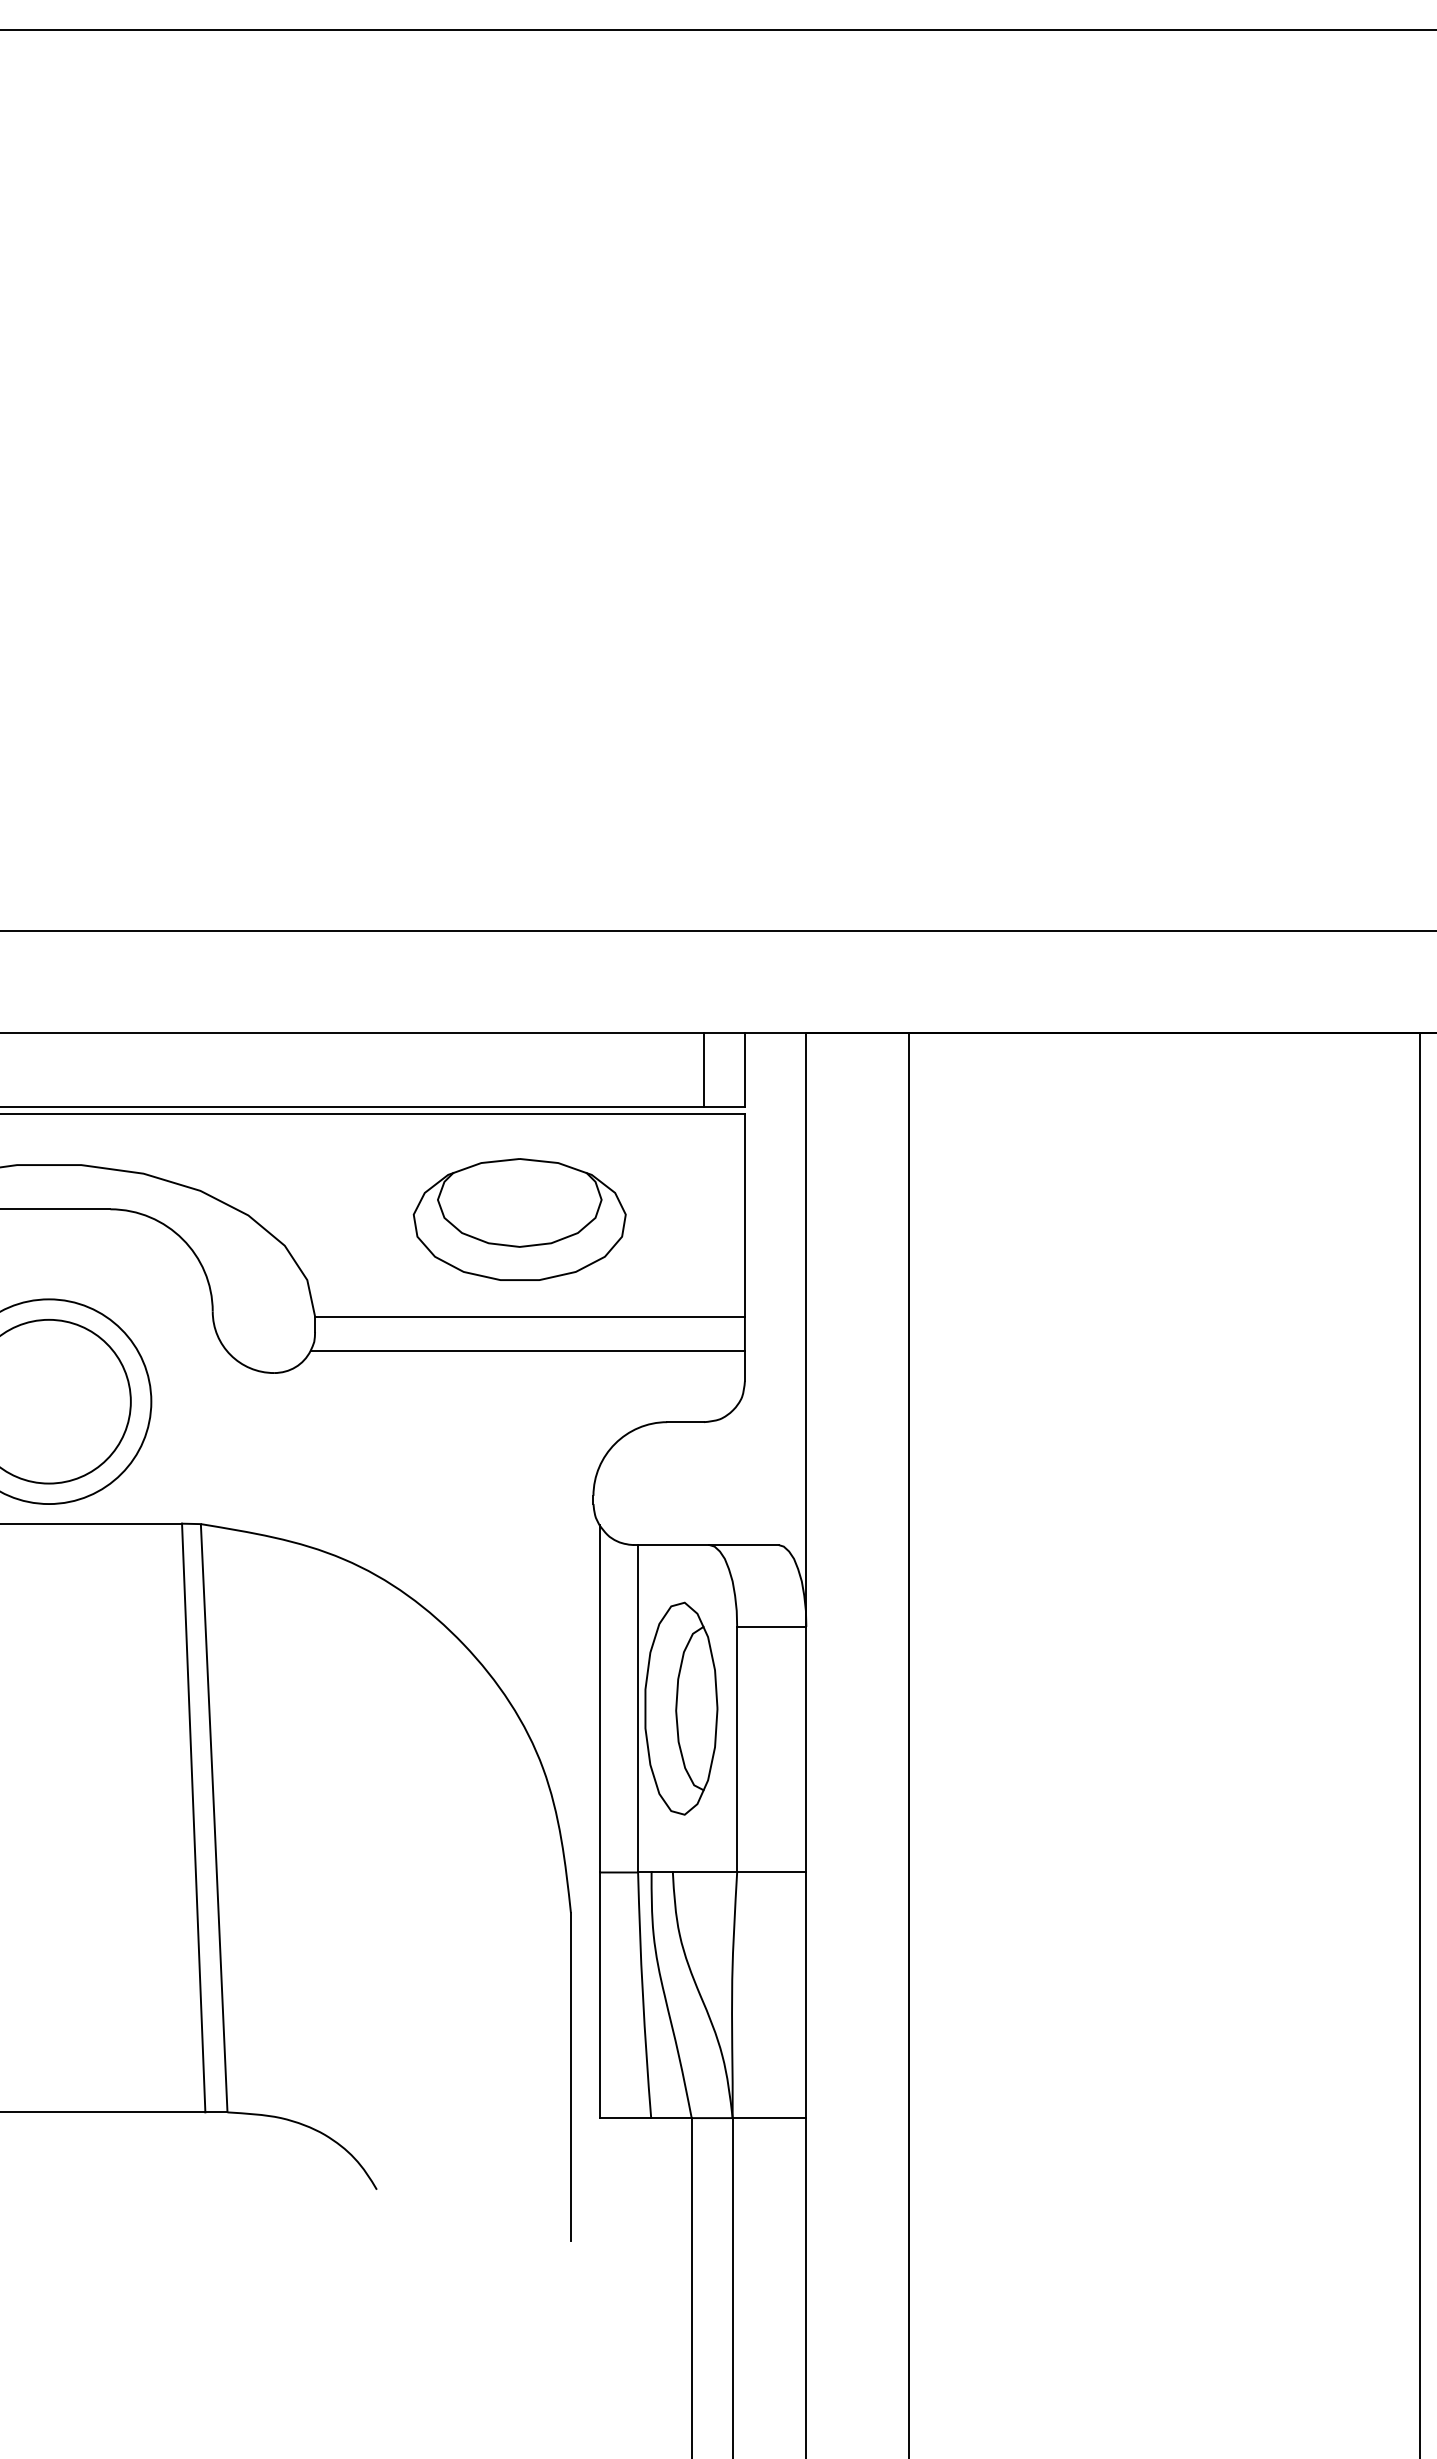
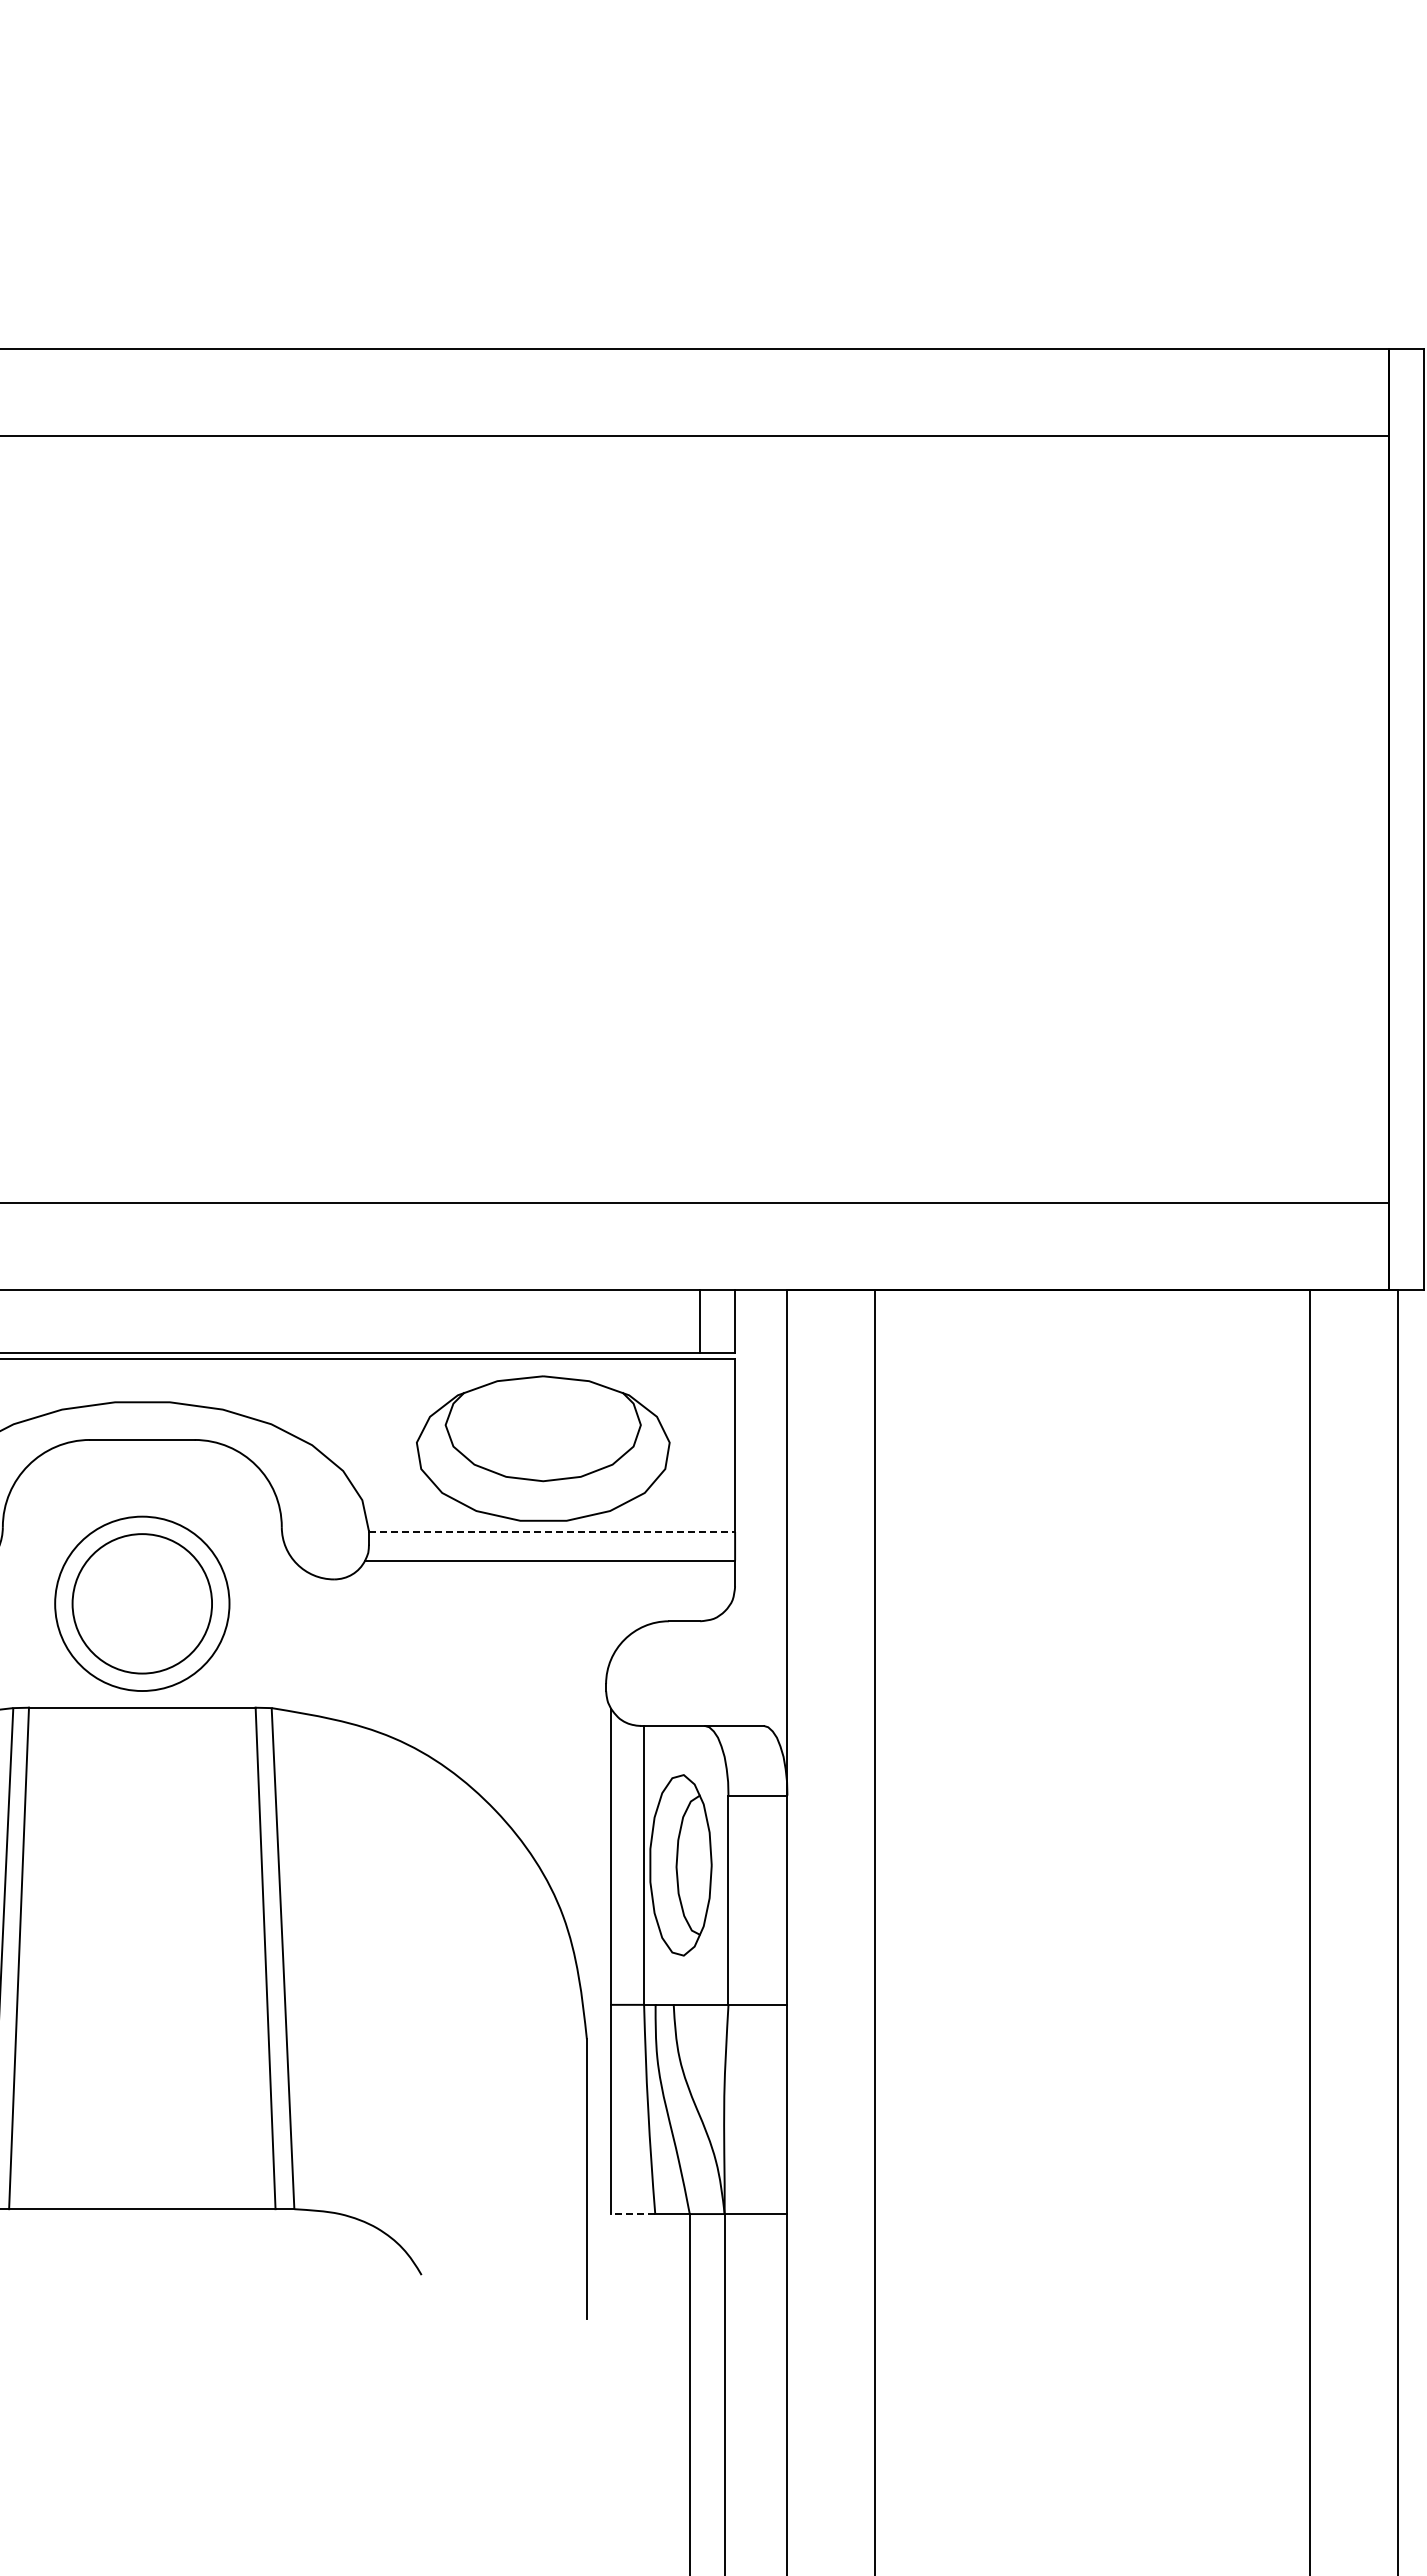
part: (519, 1219) -> (543, 1448), size x1.4
line: (530, 1317) -> (552, 1532), solid -> dashed
line: (625, 2118) -> (633, 2214), solid -> dashed

